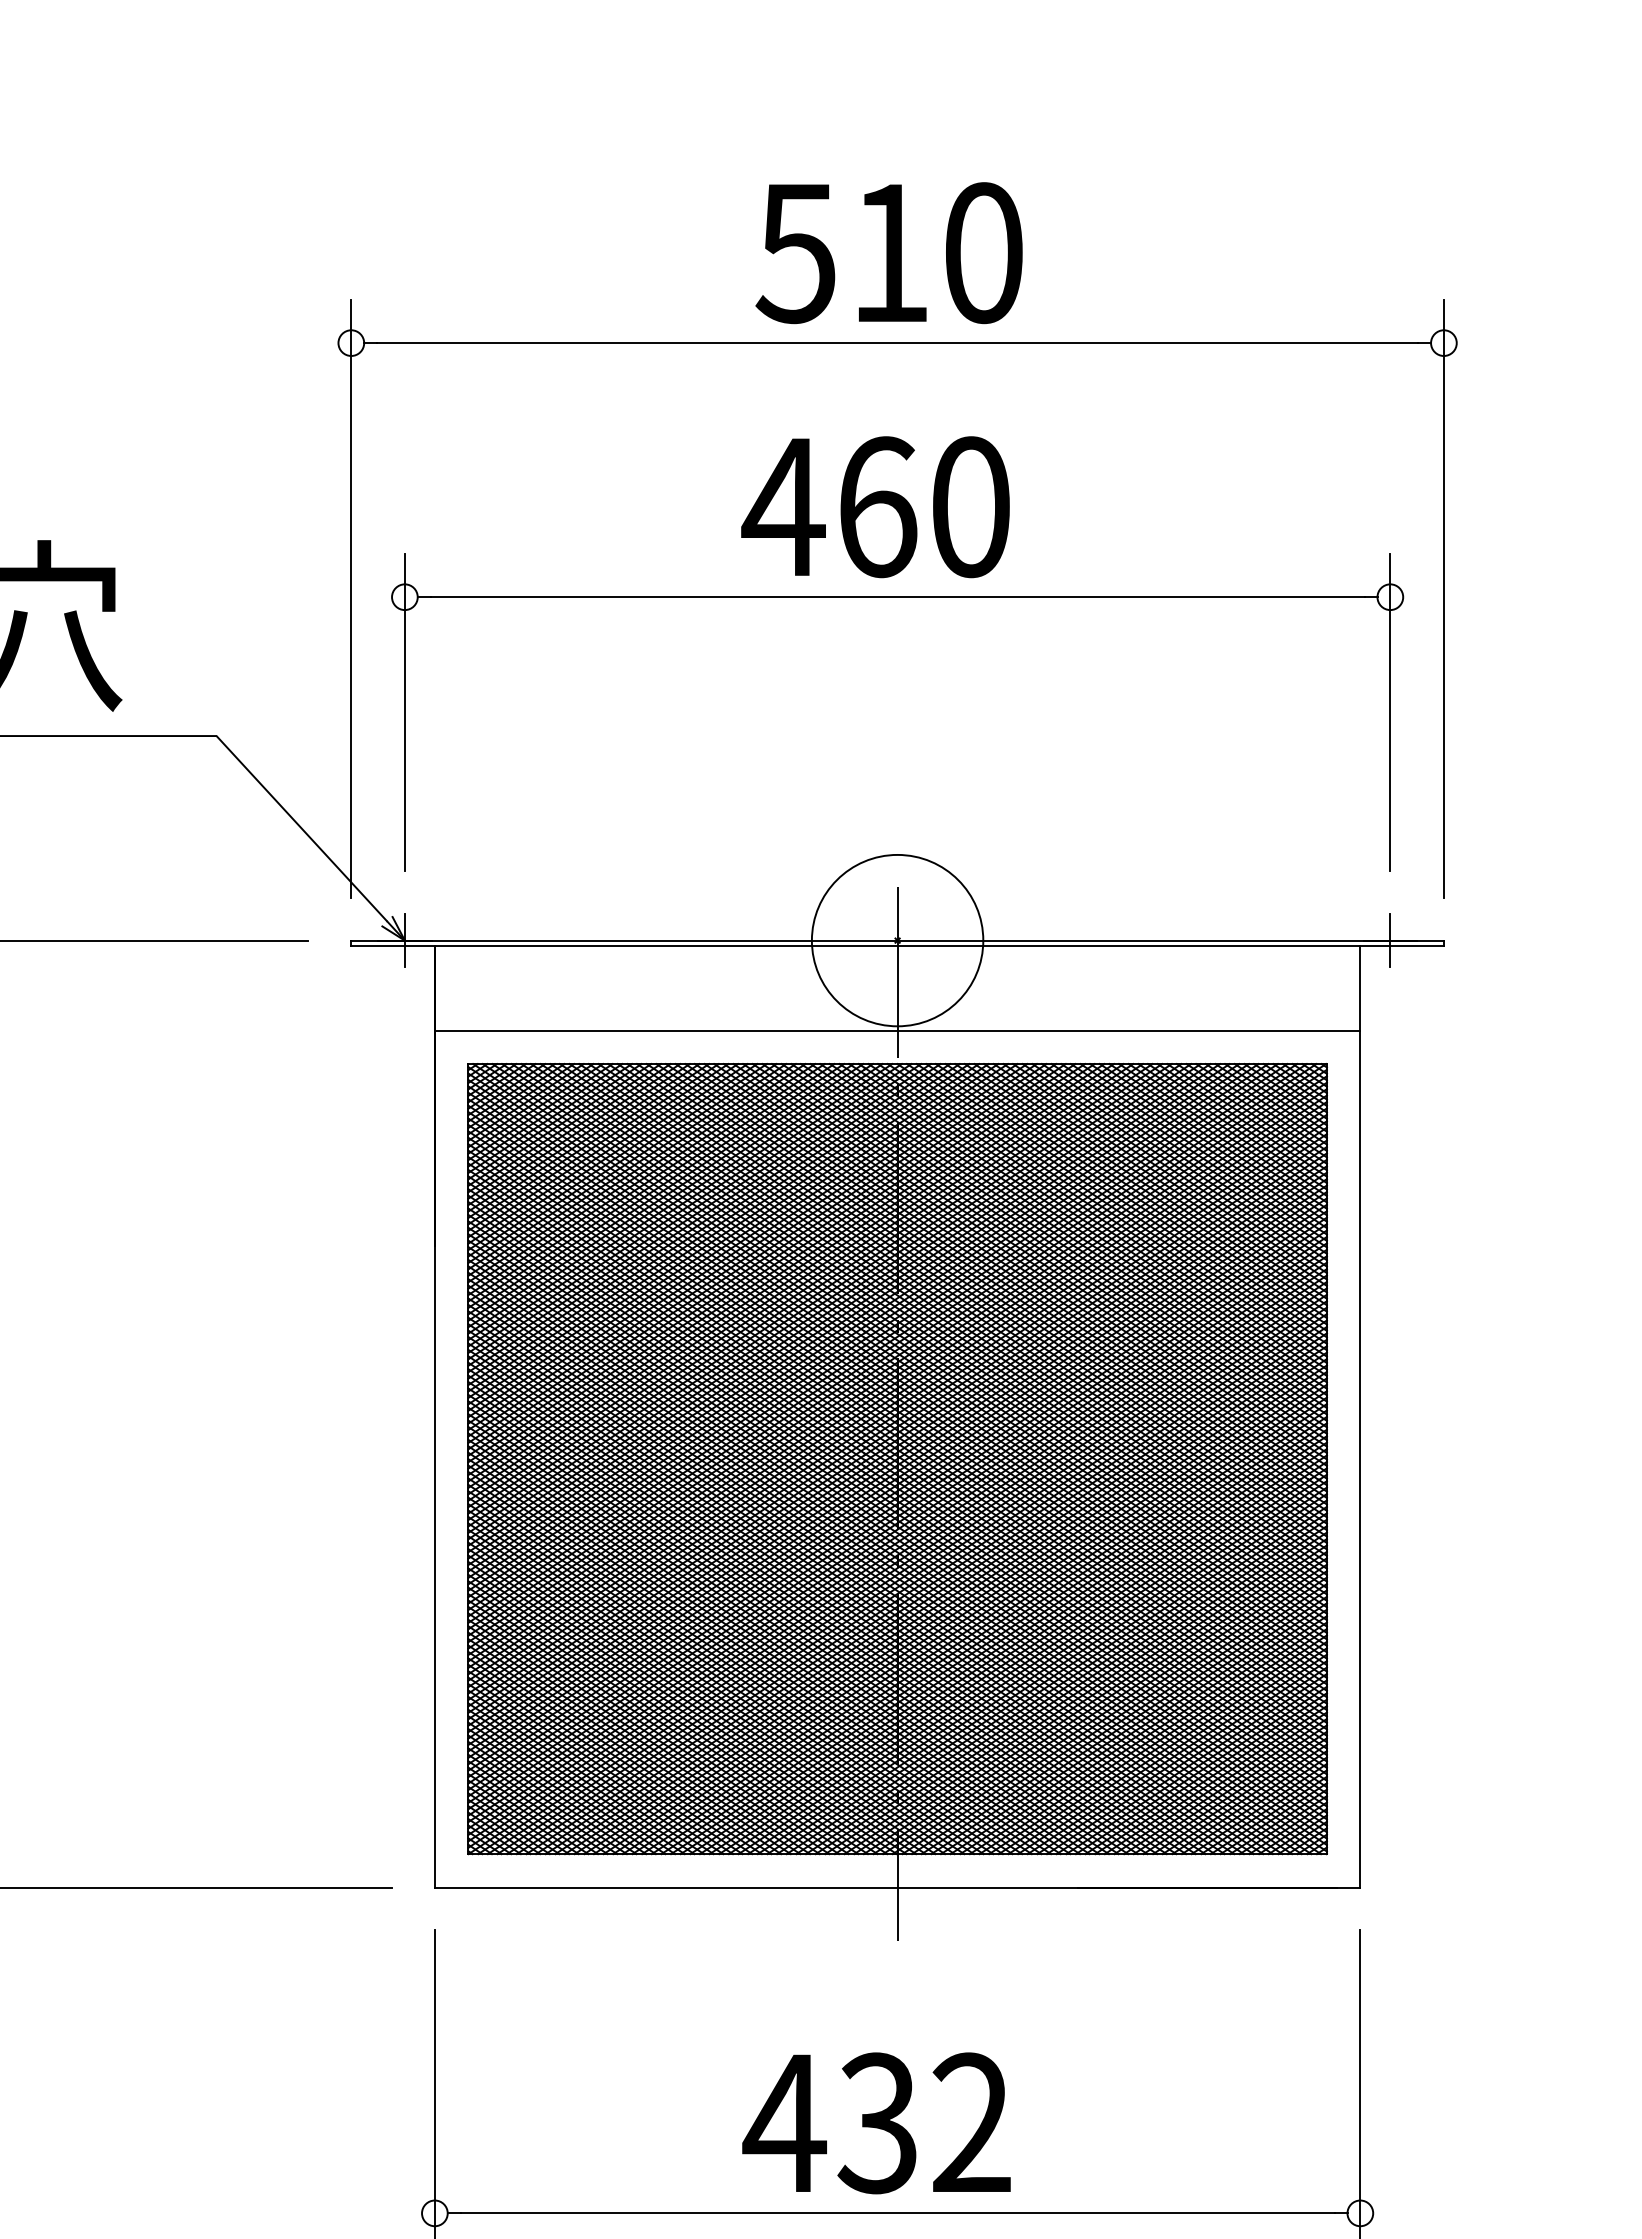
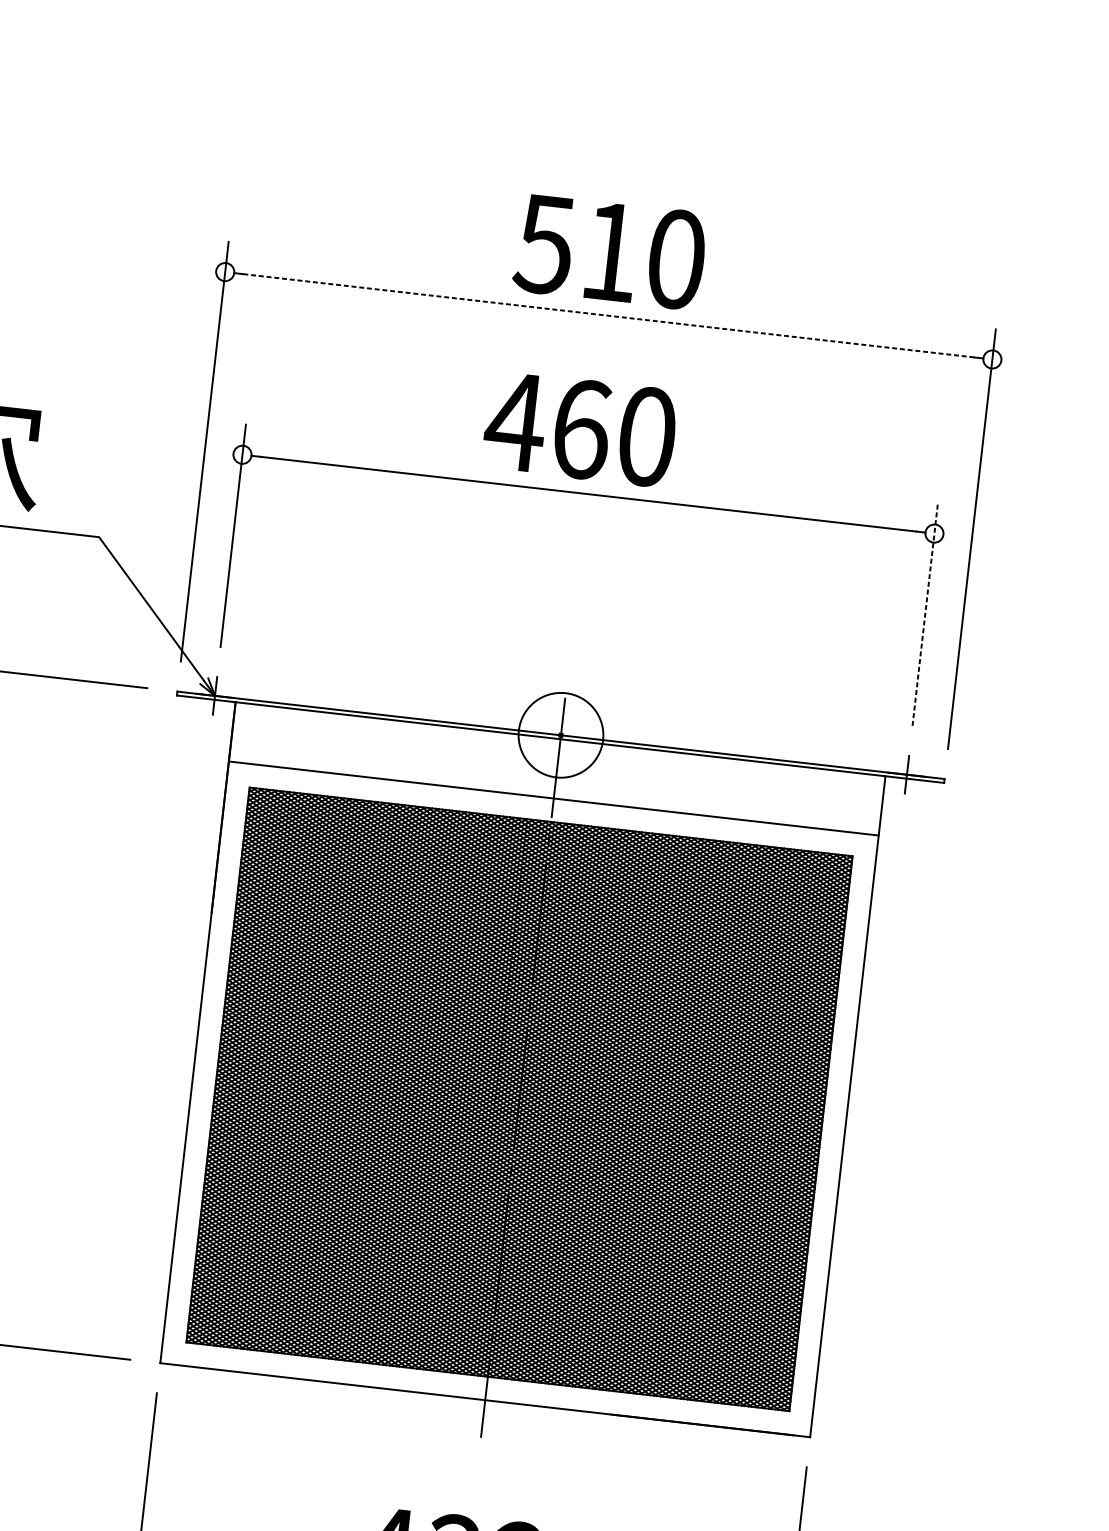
line: (897, 343) -> (608, 316), solid -> dashed
line: (1390, 712) -> (925, 614), solid -> dashed
circle: (897, 940) -> (560, 735), size x0.7

